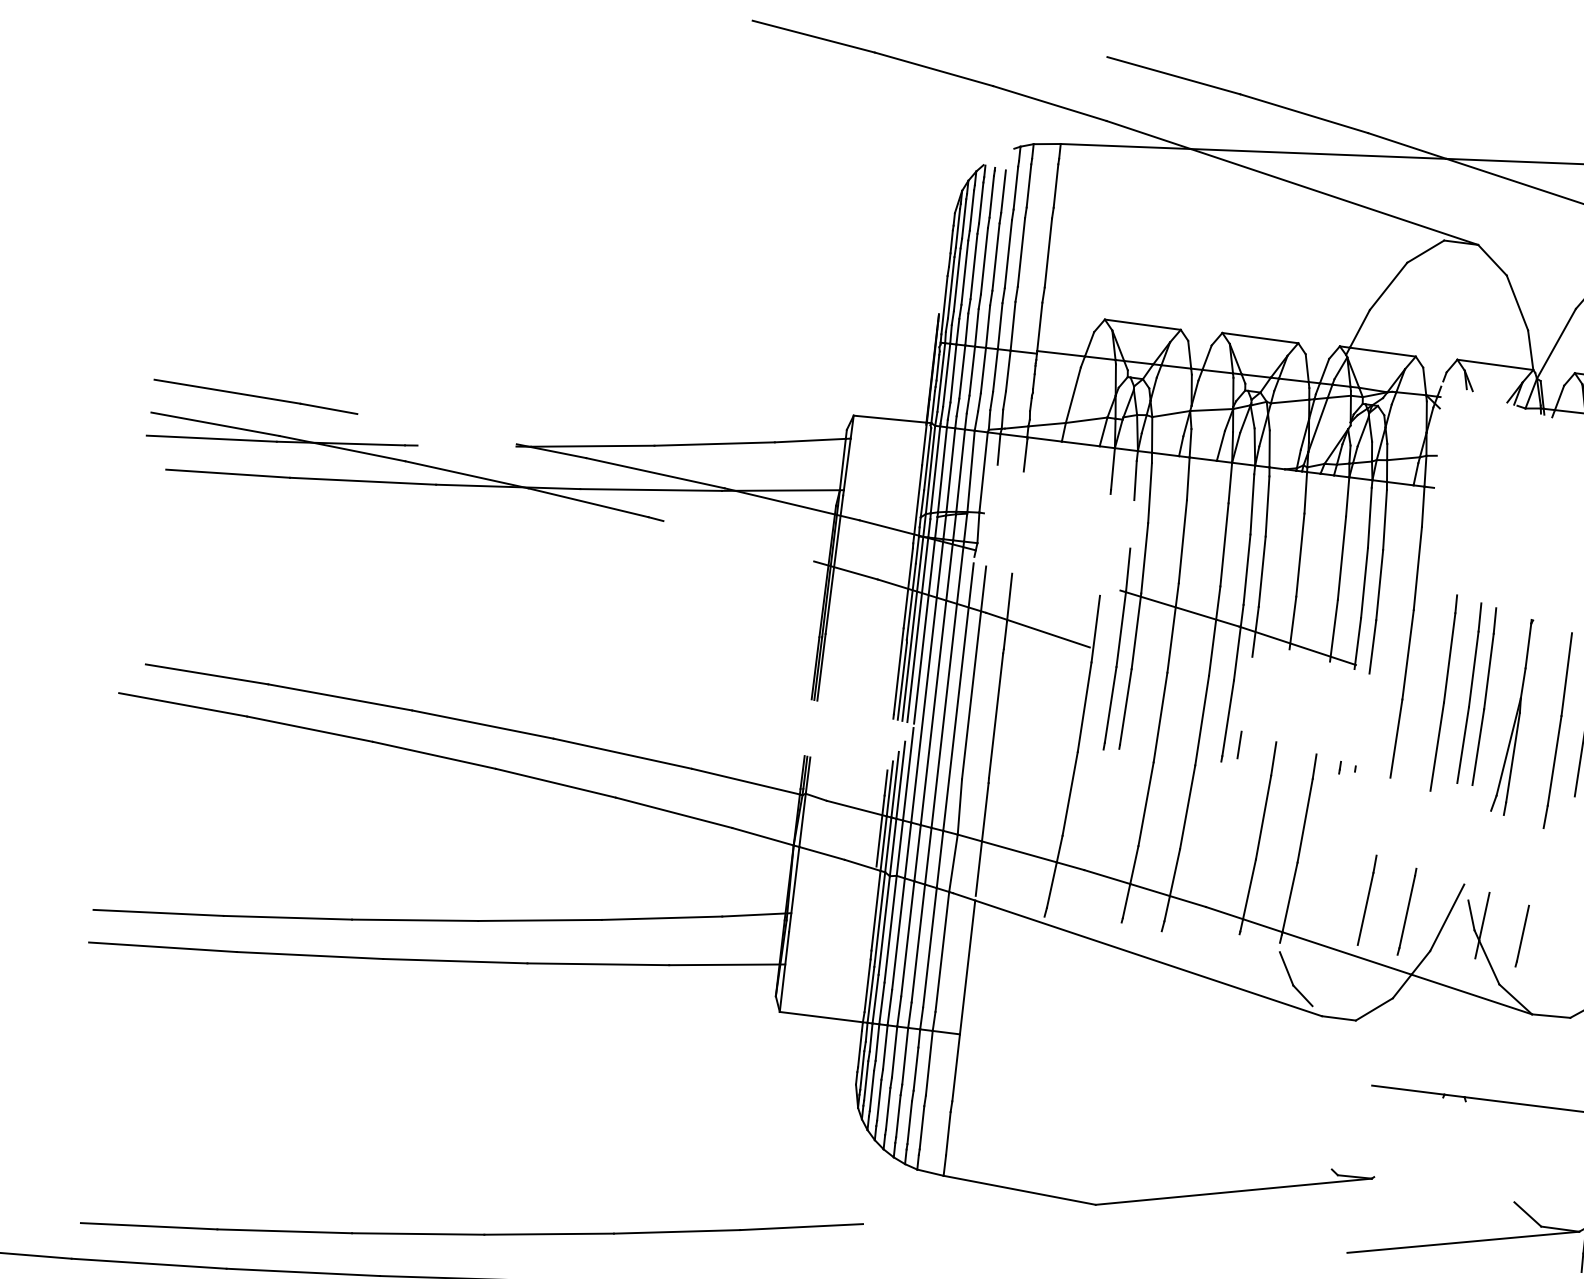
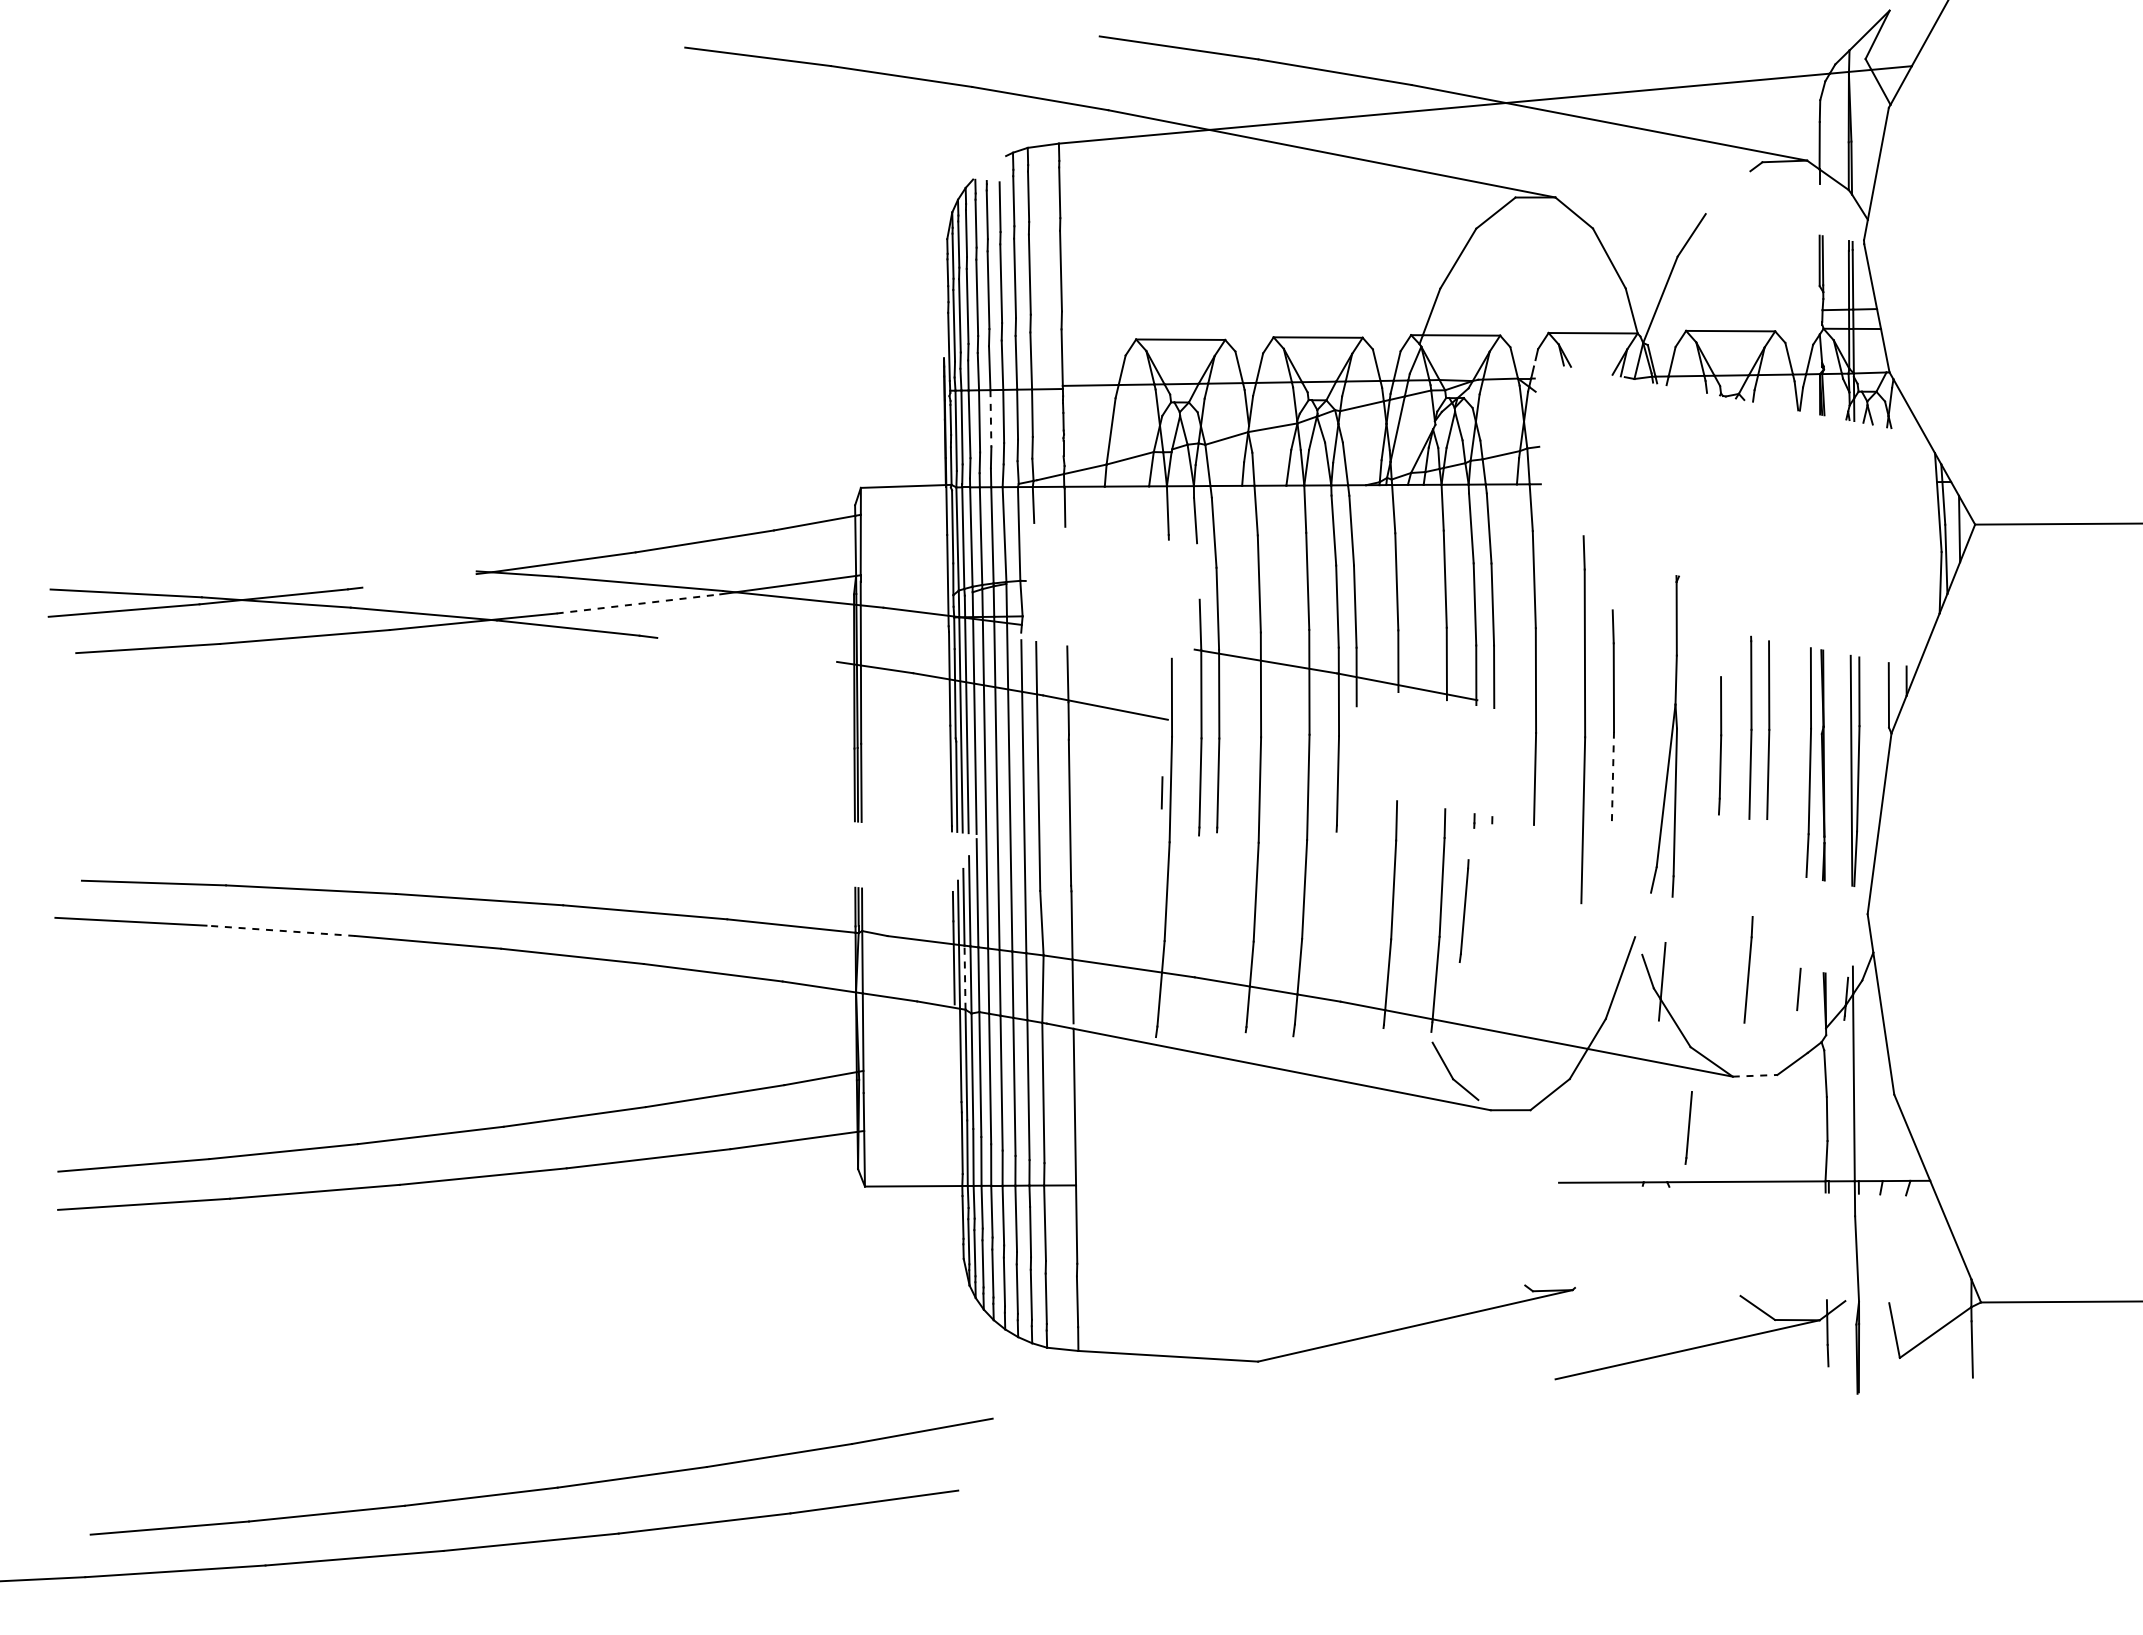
line: (971, 370) -> (990, 418), solid -> dashed
part: (255, 396) -> (168, 555), removed
line: (651, 489) -> (638, 603), solid -> dashed
part: (1444, 692) -> (1583, 718), size x1.6
part: (1484, 696) -> (1630, 717), removed
part: (1511, 716) -> (1664, 736), size x1.4
line: (309, 728) -> (280, 930), solid -> dashed
part: (1557, 730) -> (1719, 745), size x0.6
line: (1239, 744) -> (1161, 792), moved
line: (1462, 745) -> (1612, 776), solid -> dashed
line: (888, 844) -> (965, 977), solid -> dashed
line: (1367, 900) -> (1748, 969), moved
line: (1406, 911) -> (1463, 910), moved
line: (1522, 935) -> (1688, 1127), moved
line: (1551, 1015) -> (1755, 1075), solid -> dashed

